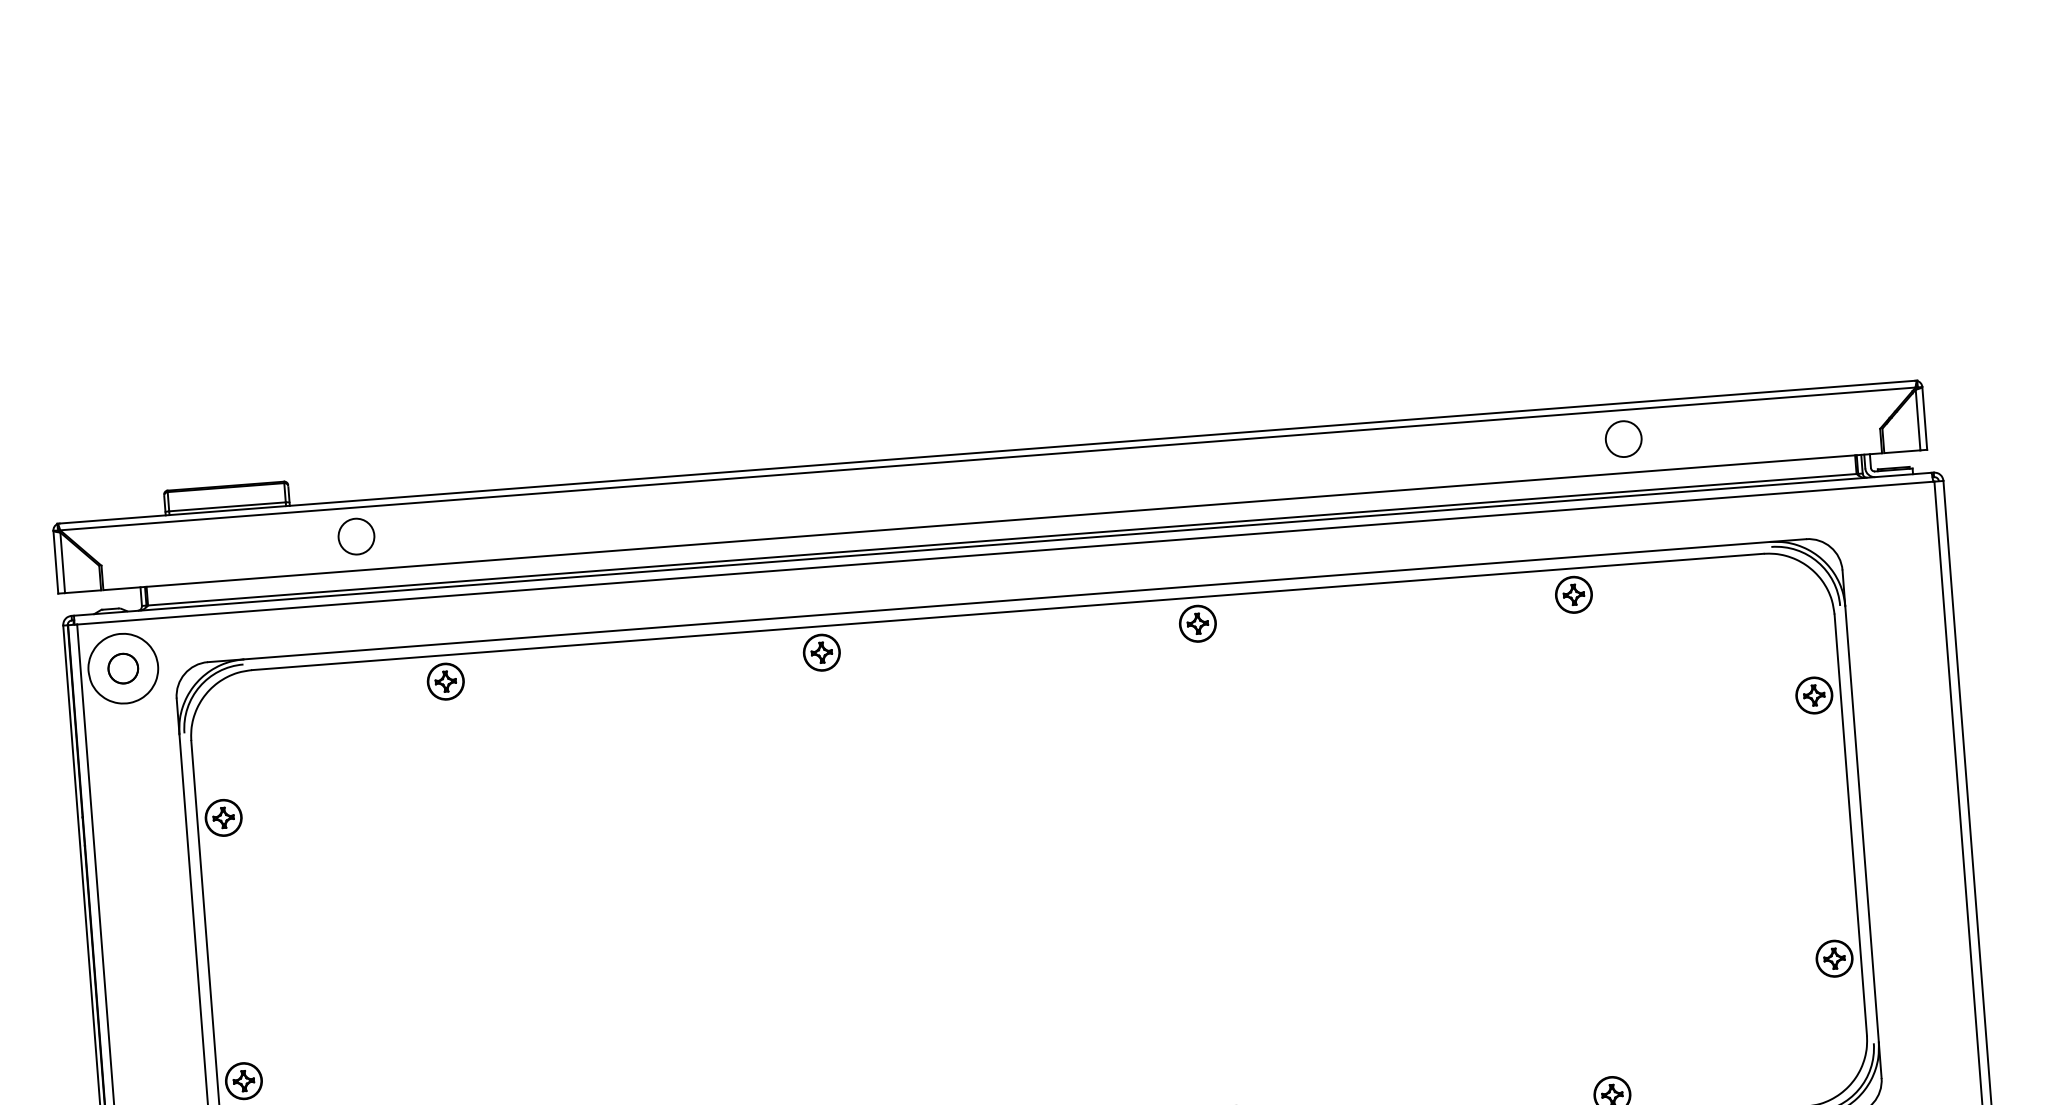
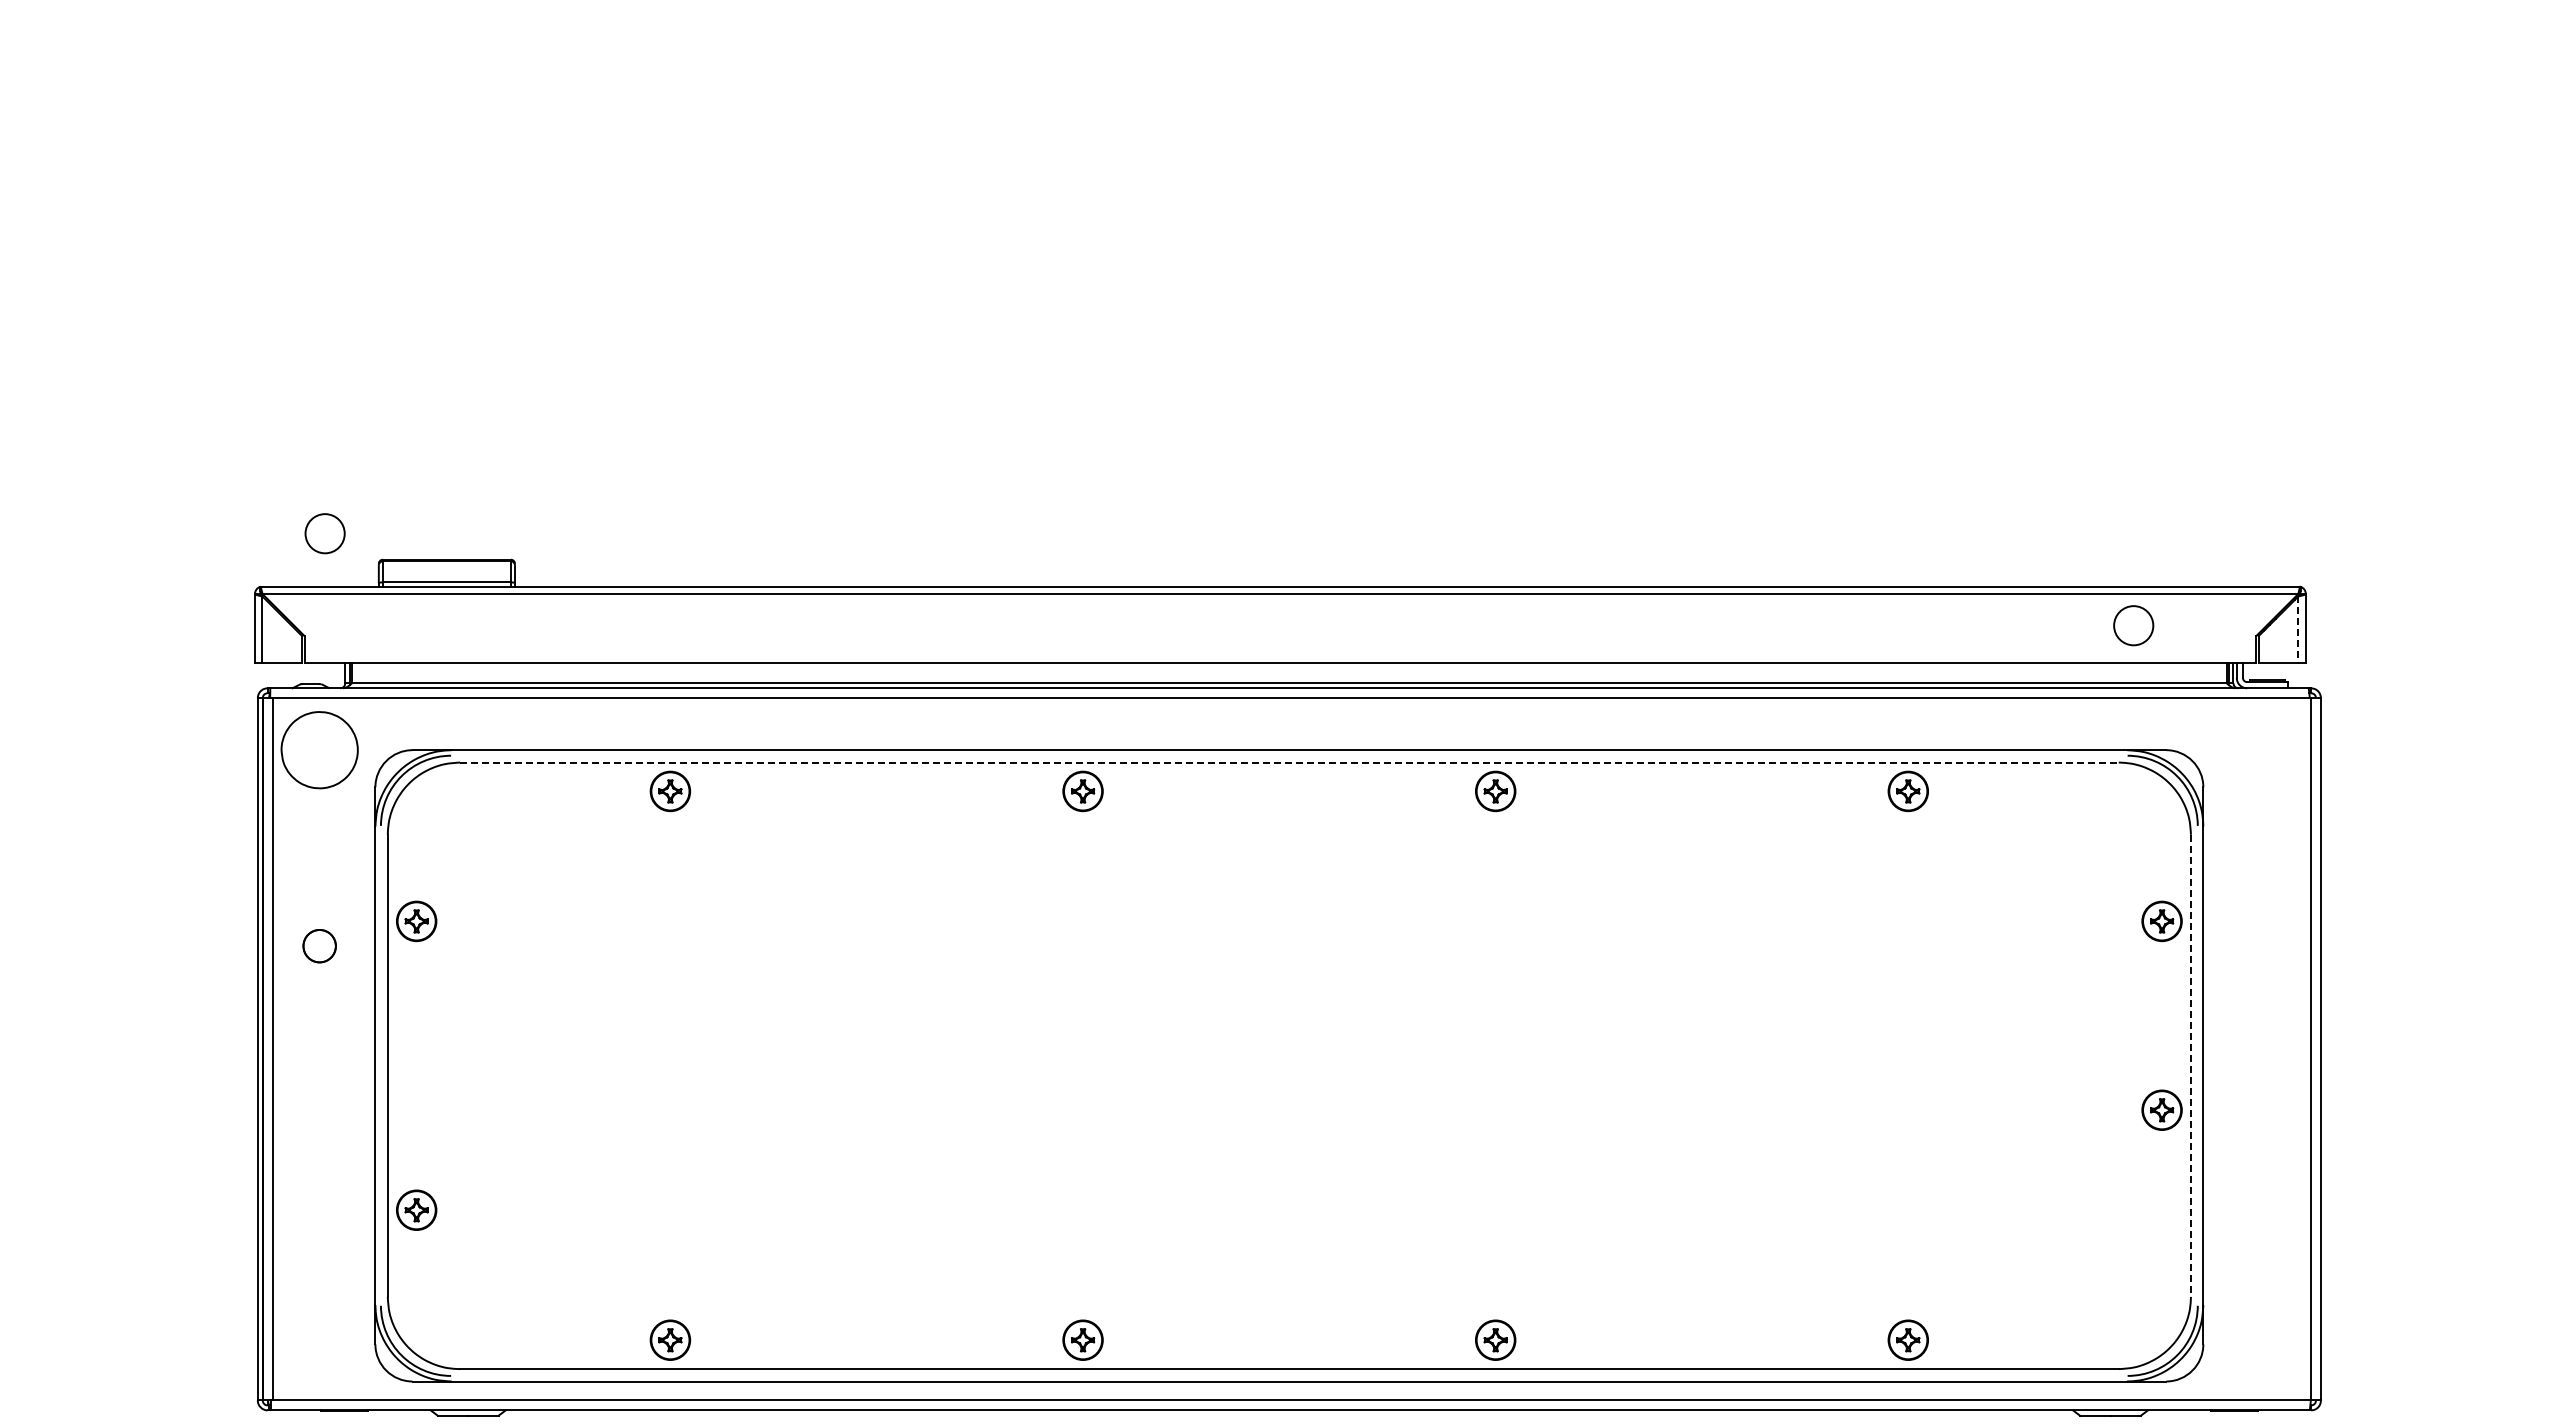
line: (1918, 420) -> (2298, 630), solid -> dashed
circle: (1623, 438) -> (2133, 625), moved
circle: (355, 536) -> (324, 533), moved
line: (1007, 611) -> (1289, 762), solid -> dashed
circle: (123, 668) -> (319, 946), moved
line: (1850, 825) -> (2190, 1066), solid -> dashed
part: (1833, 958) -> (2161, 1109), moved

